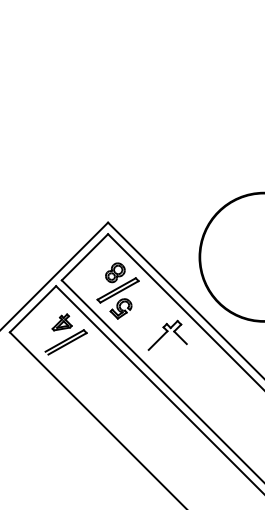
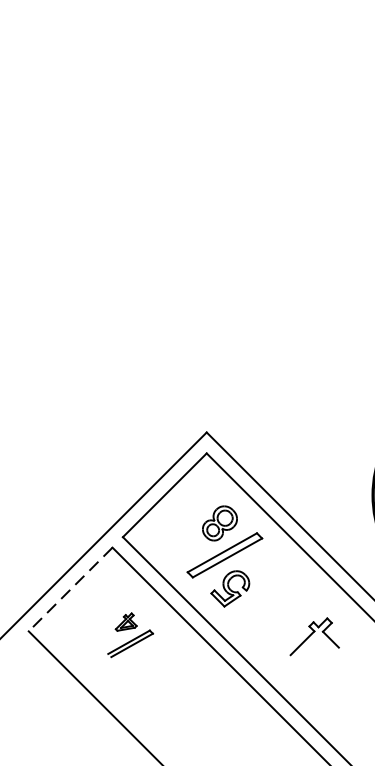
line: (33, 309) -> (71, 589), solid -> dashed
part: (65, 334) -> (129, 635), size x0.6
part: (167, 334) -> (314, 635), size x0.7

